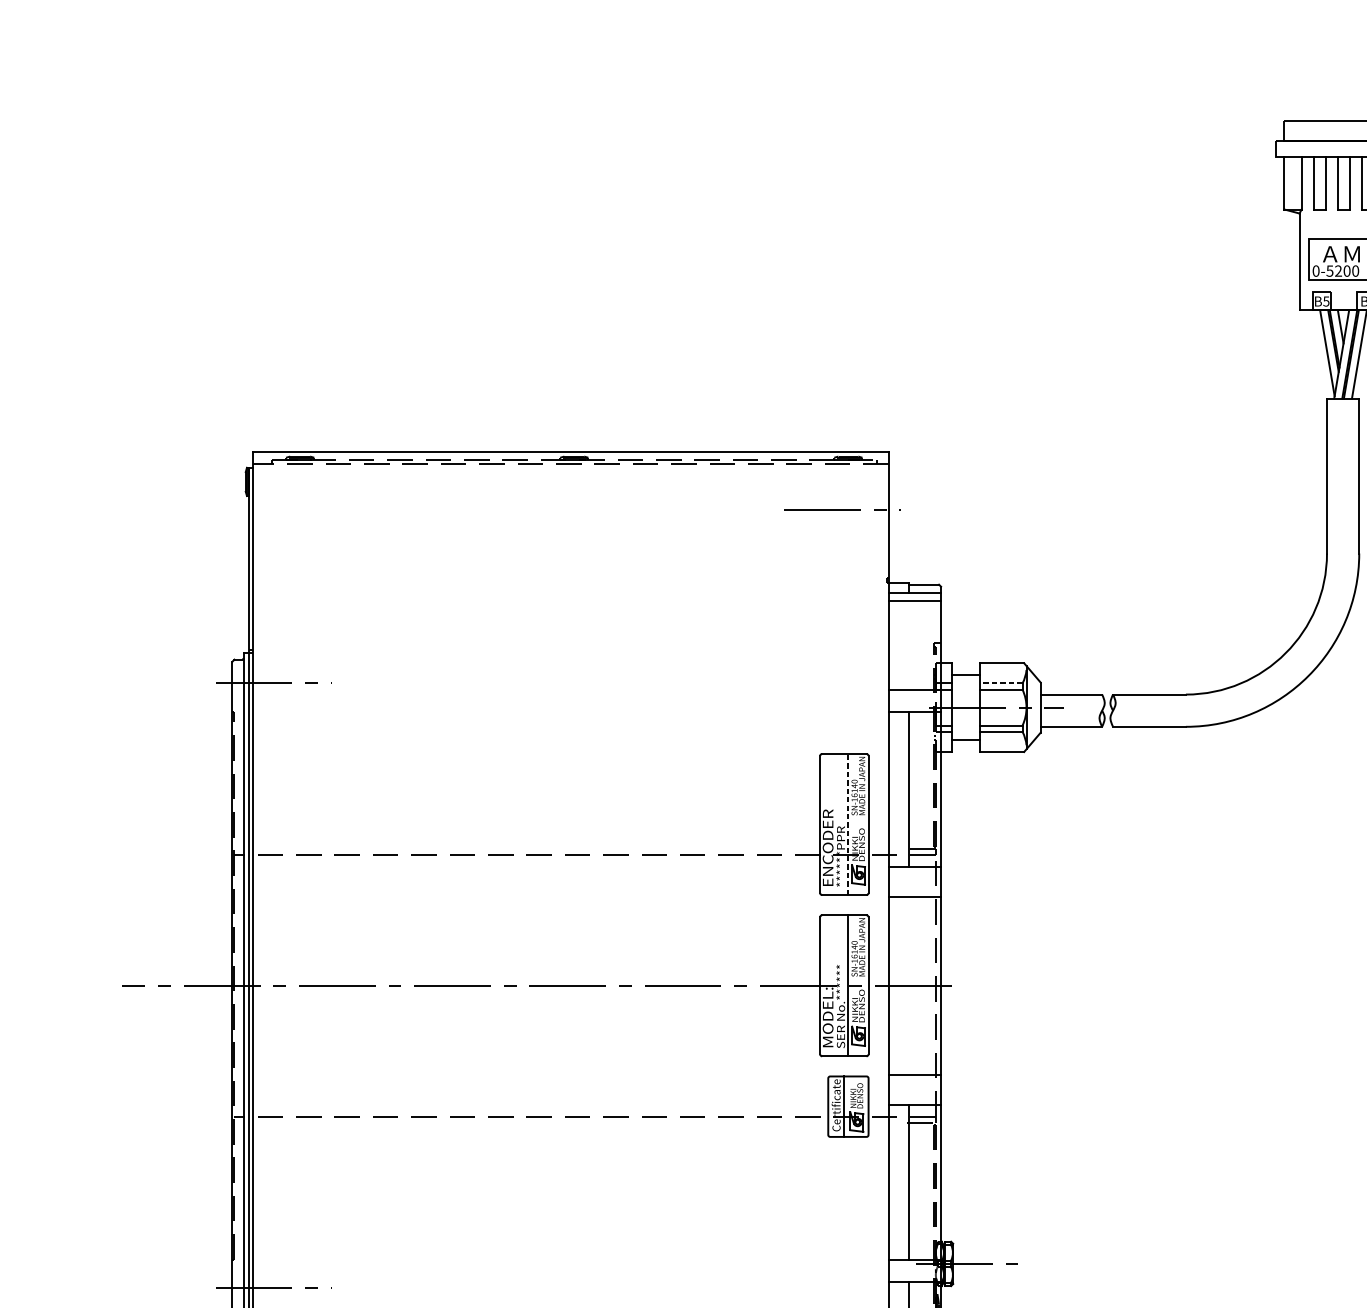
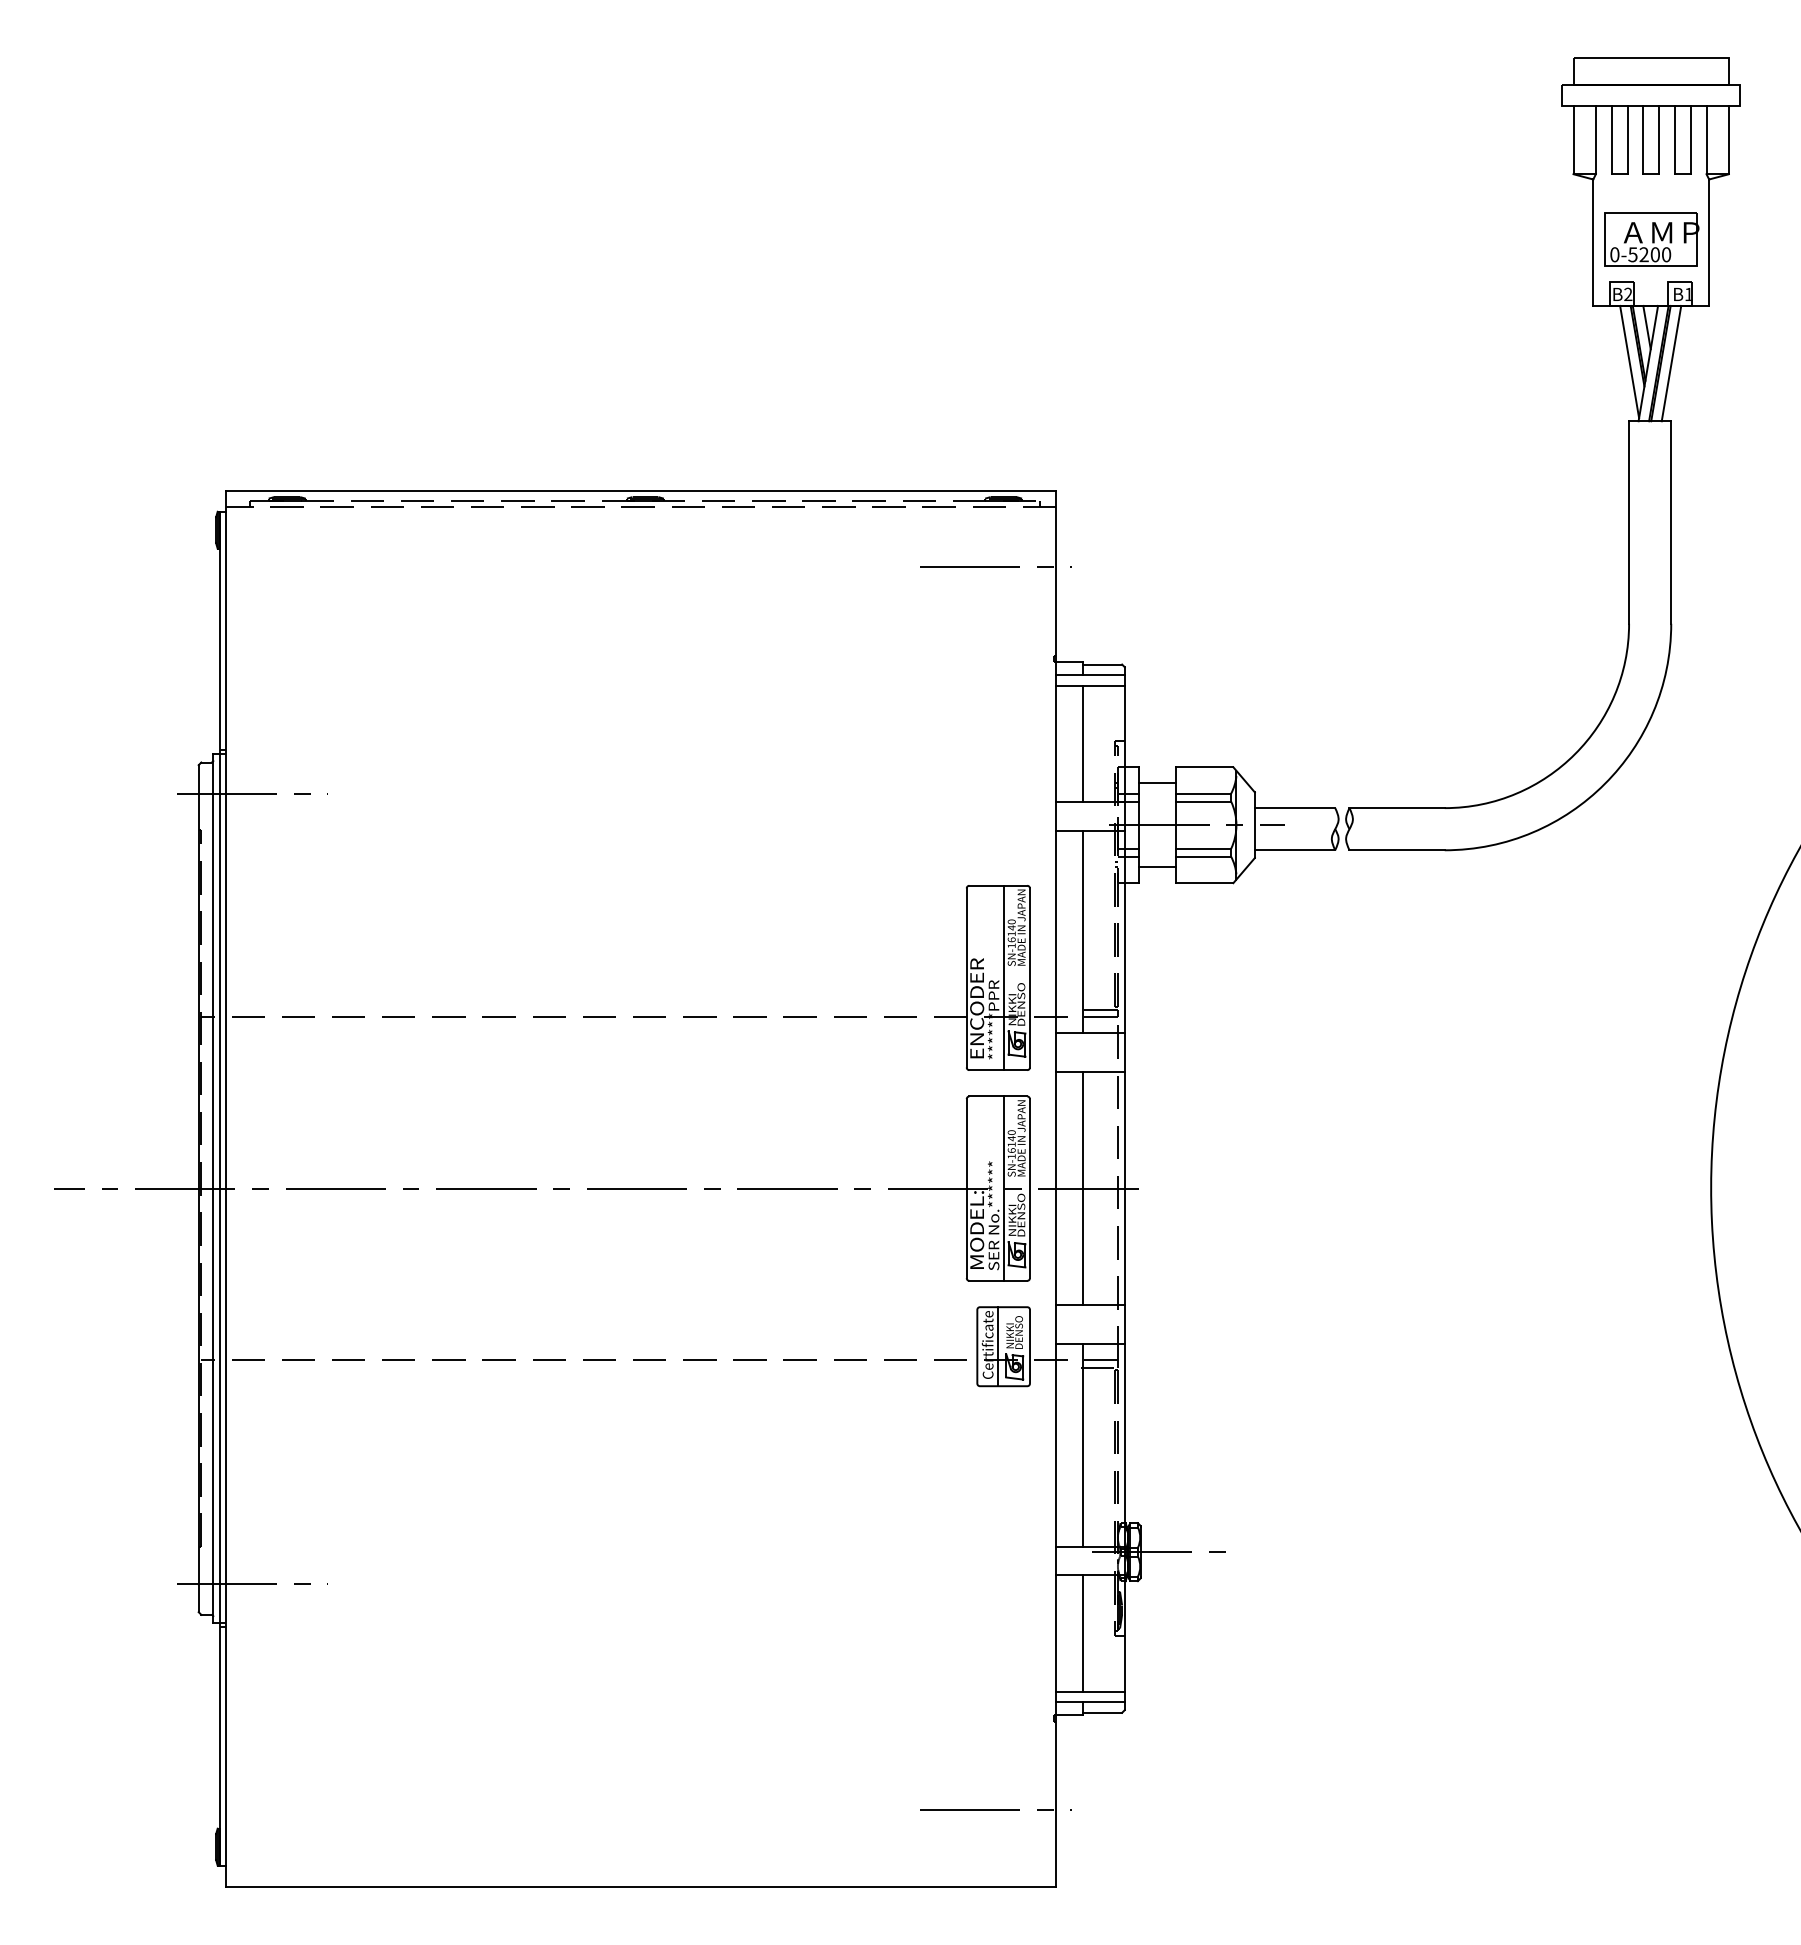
text: (1326, 301) -> (1628, 294), B5 -> B2
line: (908, 645) -> (1082, 743), added
line: (1001, 683) -> (1203, 793), dashed -> solid
line: (848, 824) -> (1003, 977), dashed -> solid
line: (908, 985) -> (1082, 1188), added

